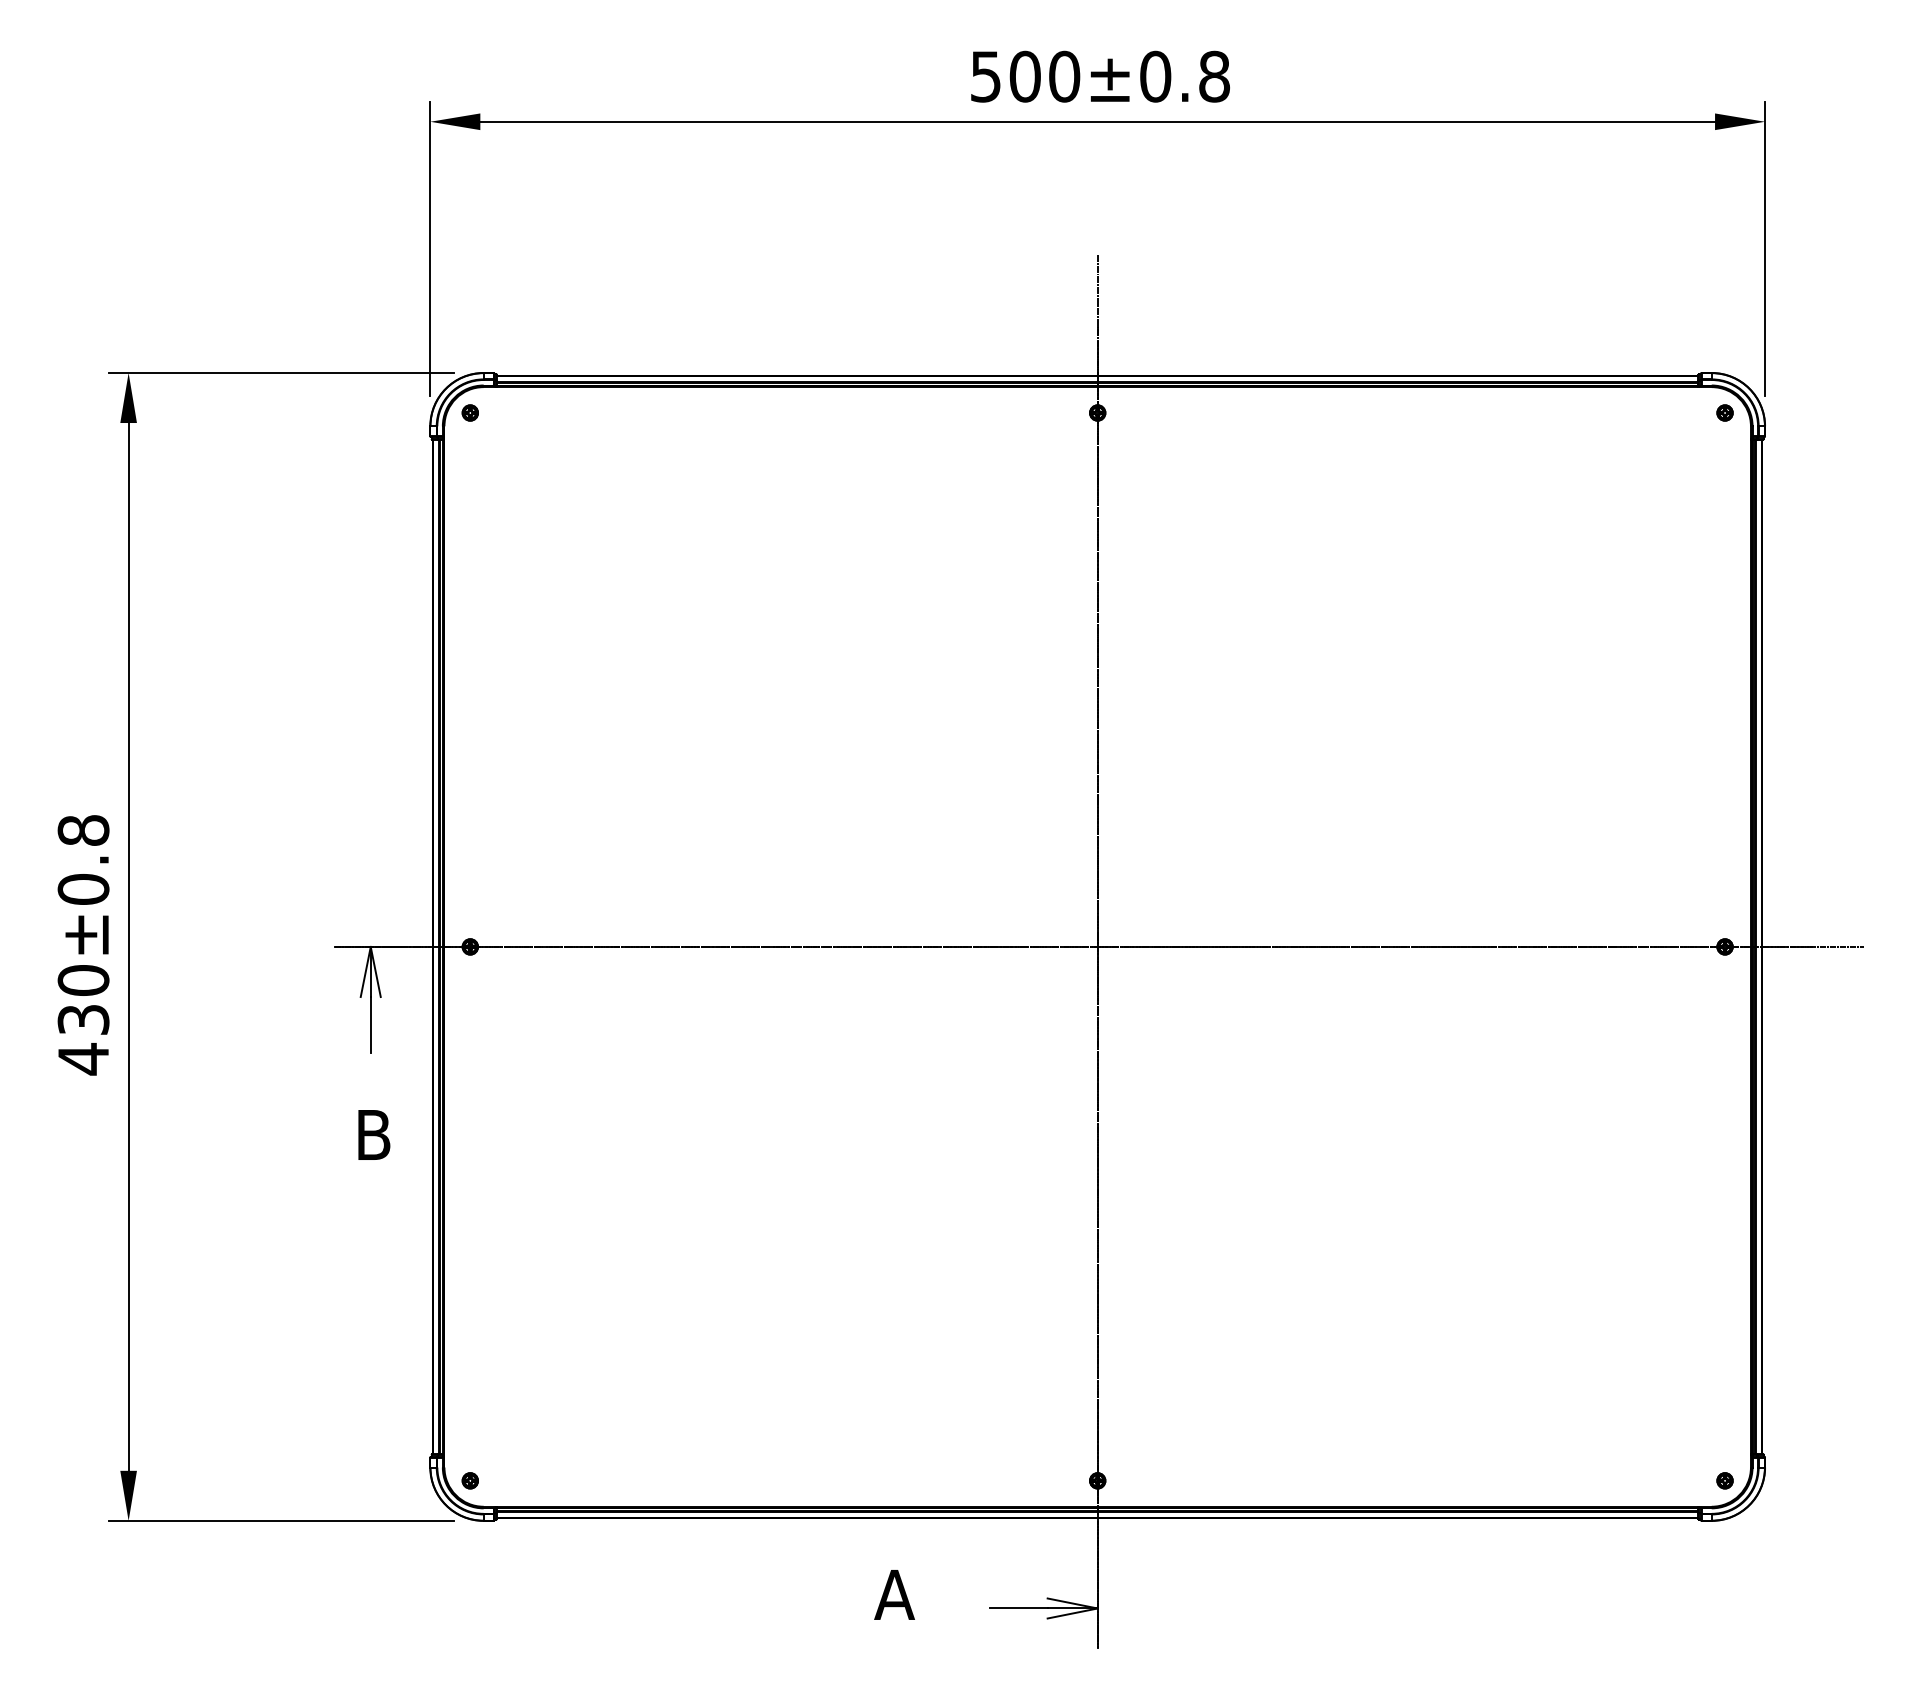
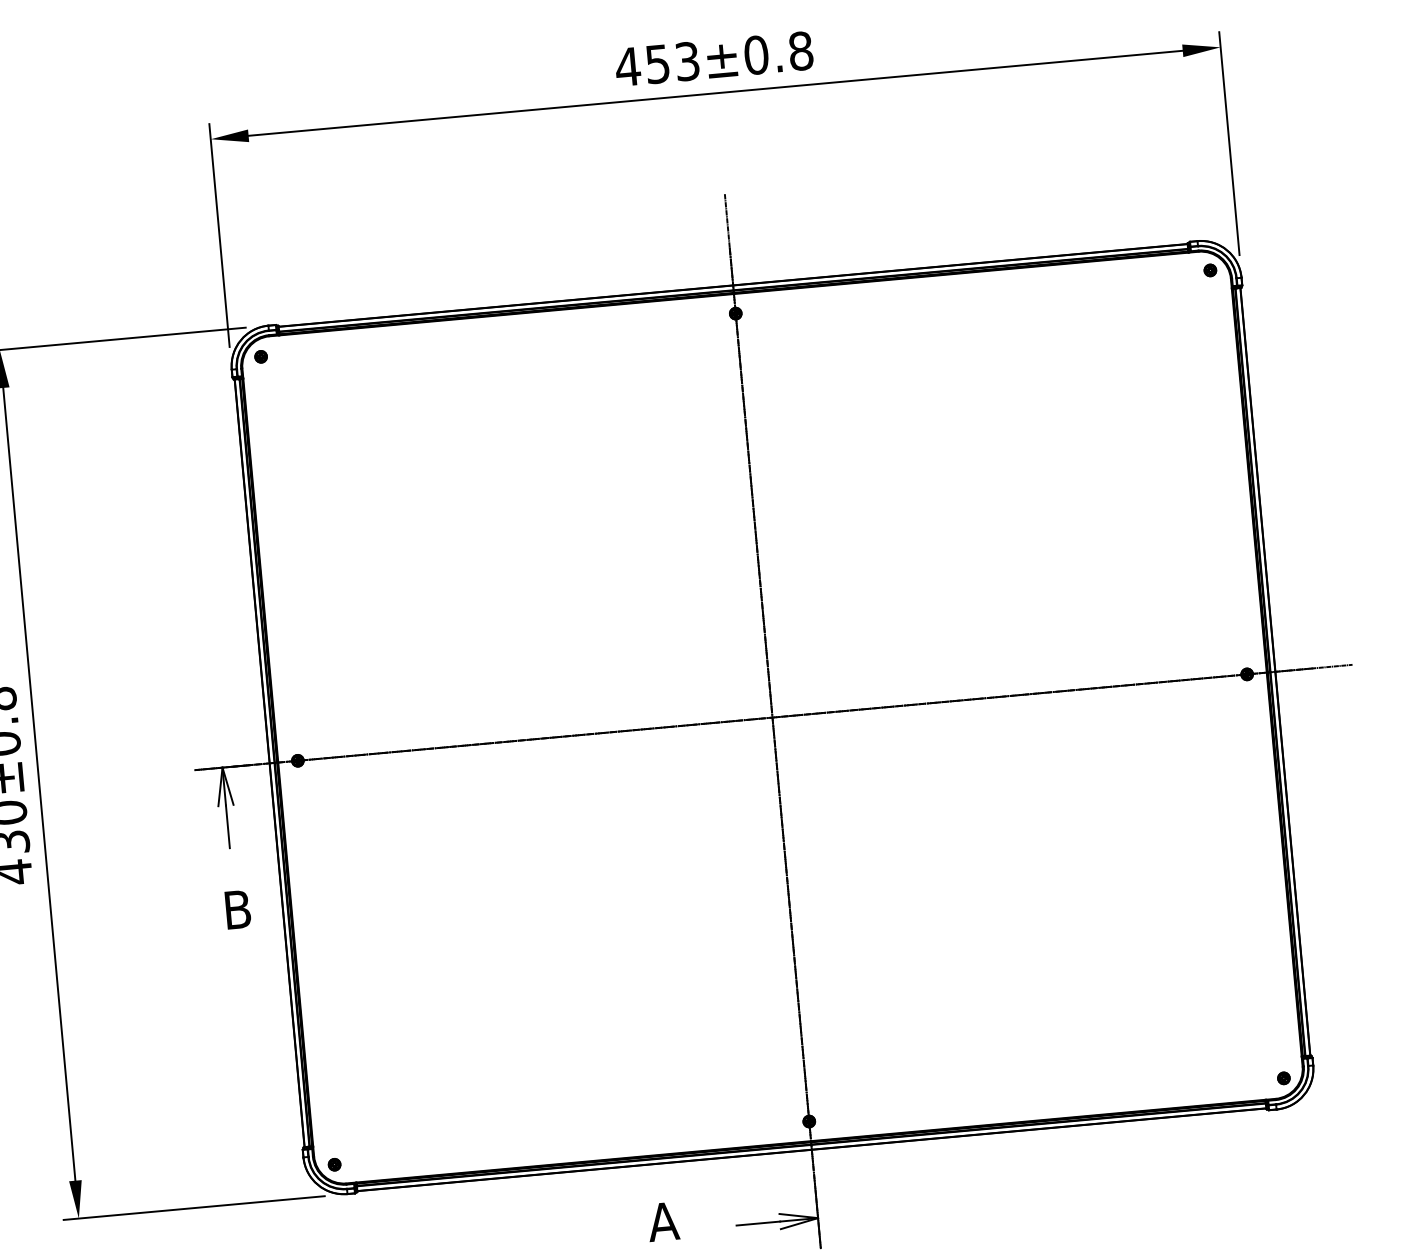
text: (1024, 76) -> (657, 64), 500±0.8 -> 453±0.8

